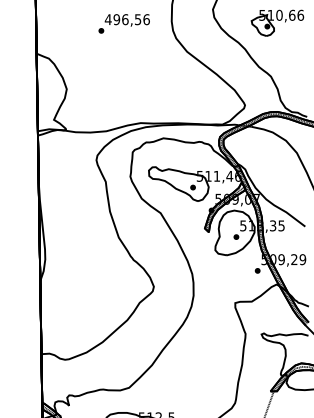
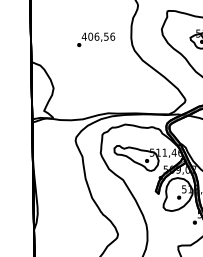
text: (116, 19) -> (90, 36), 496,56 -> 406,56

